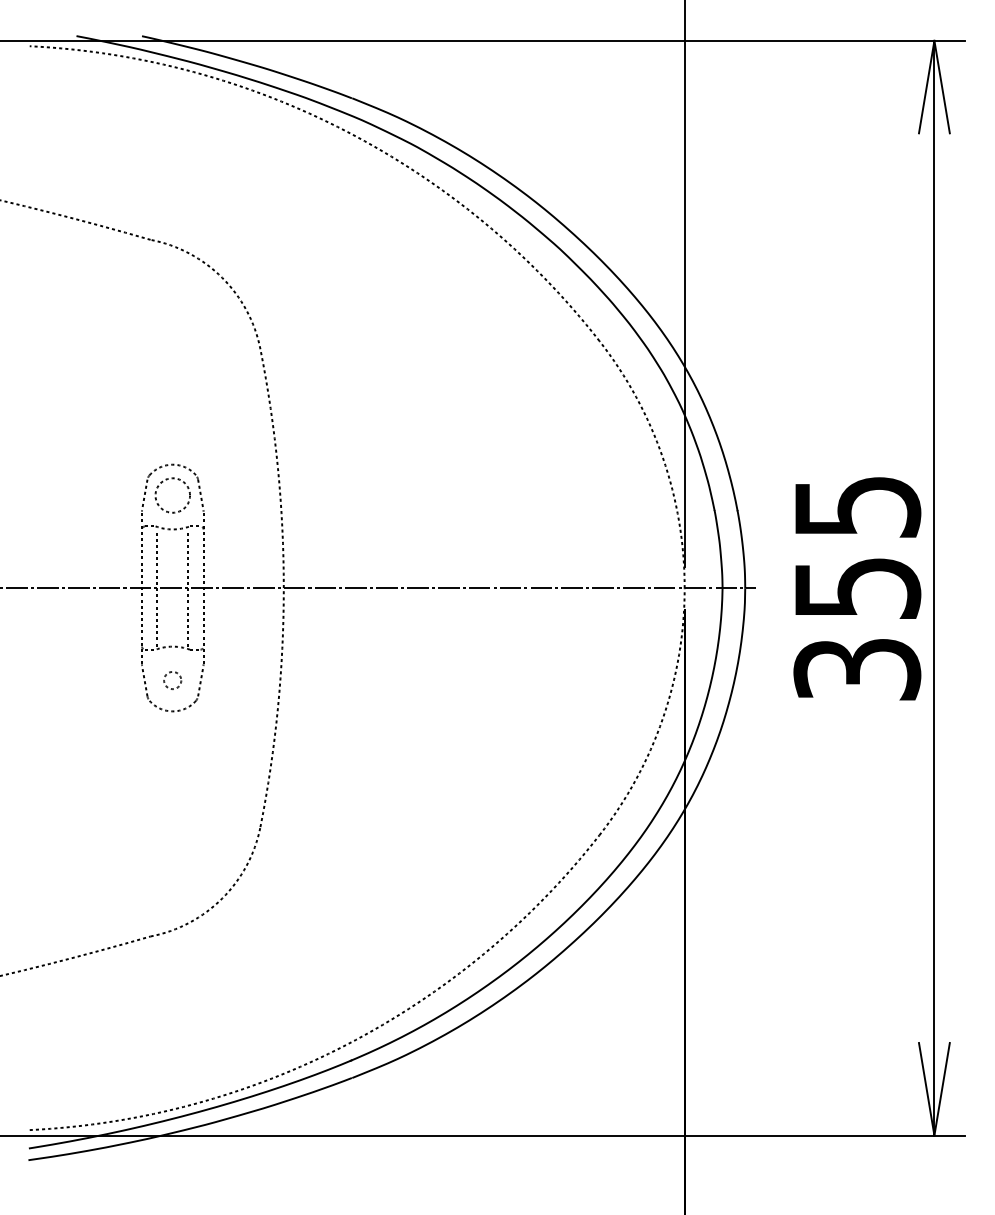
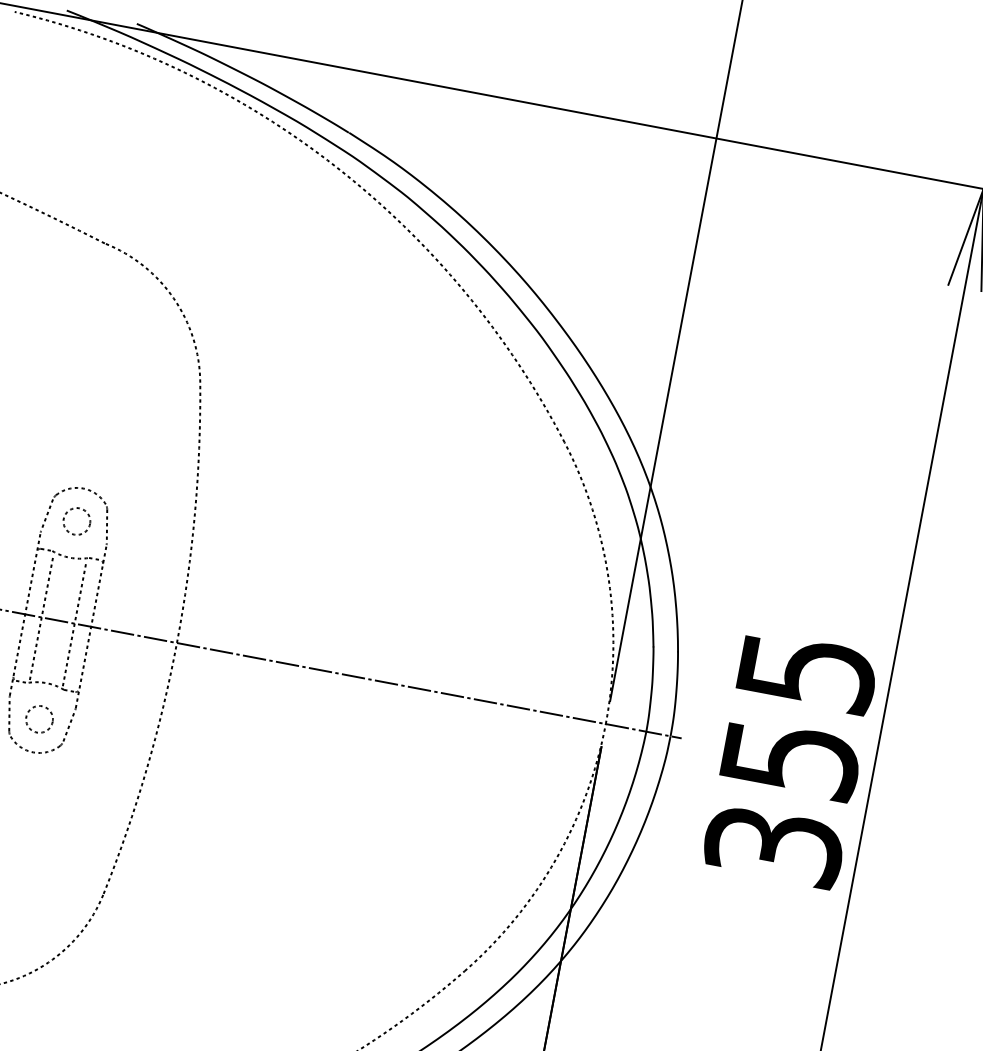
circle: (172, 495) -> (76, 521), size x0.71
circle: (172, 680) -> (39, 719), size x1.43

